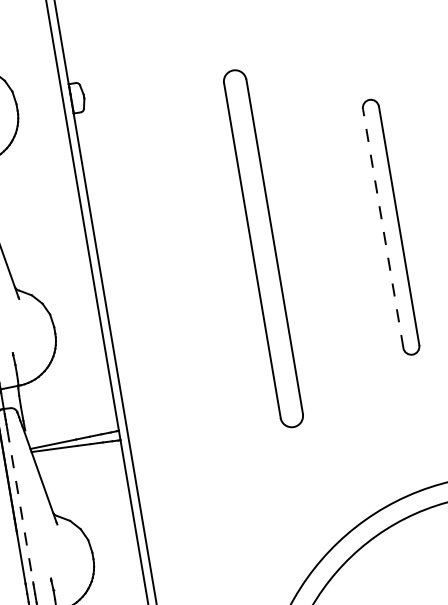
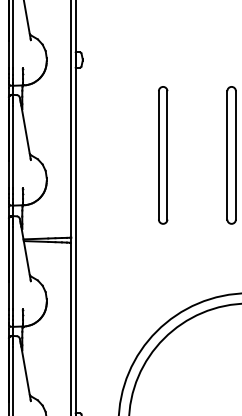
line: (383, 226) -> (227, 154), dashed -> solid
part: (264, 248) -> (163, 155), size x0.71
line: (20, 506) -> (13, 268), dashed -> solid

